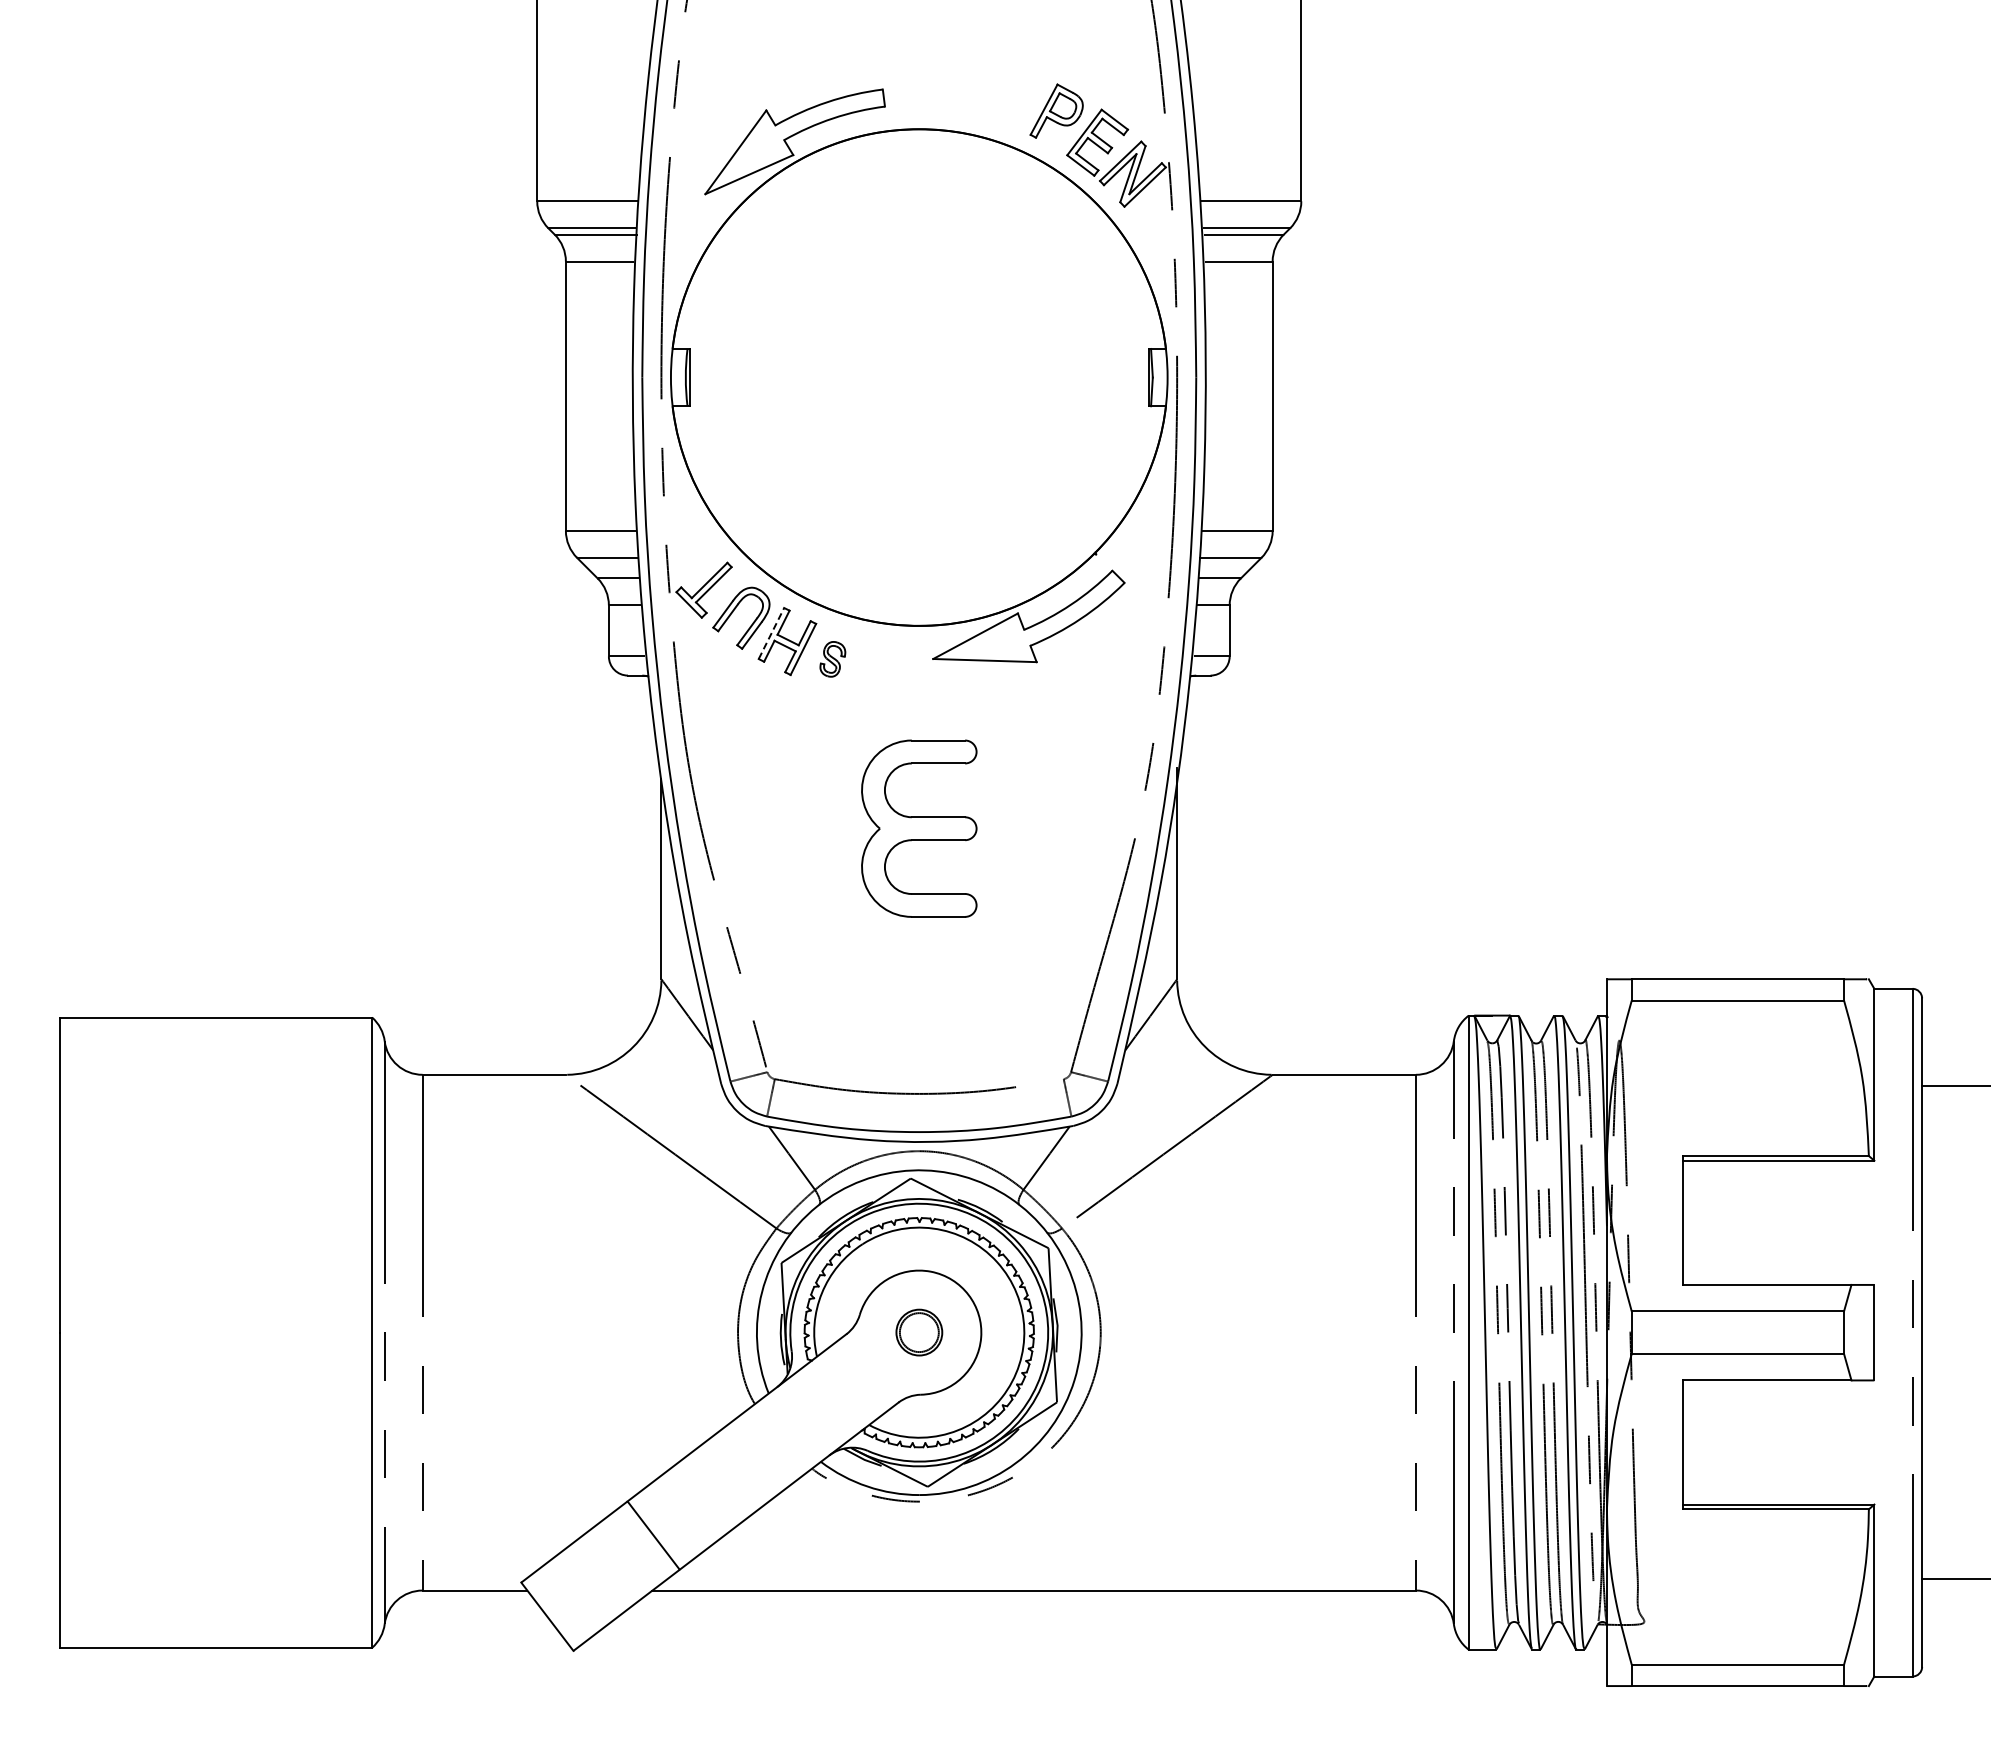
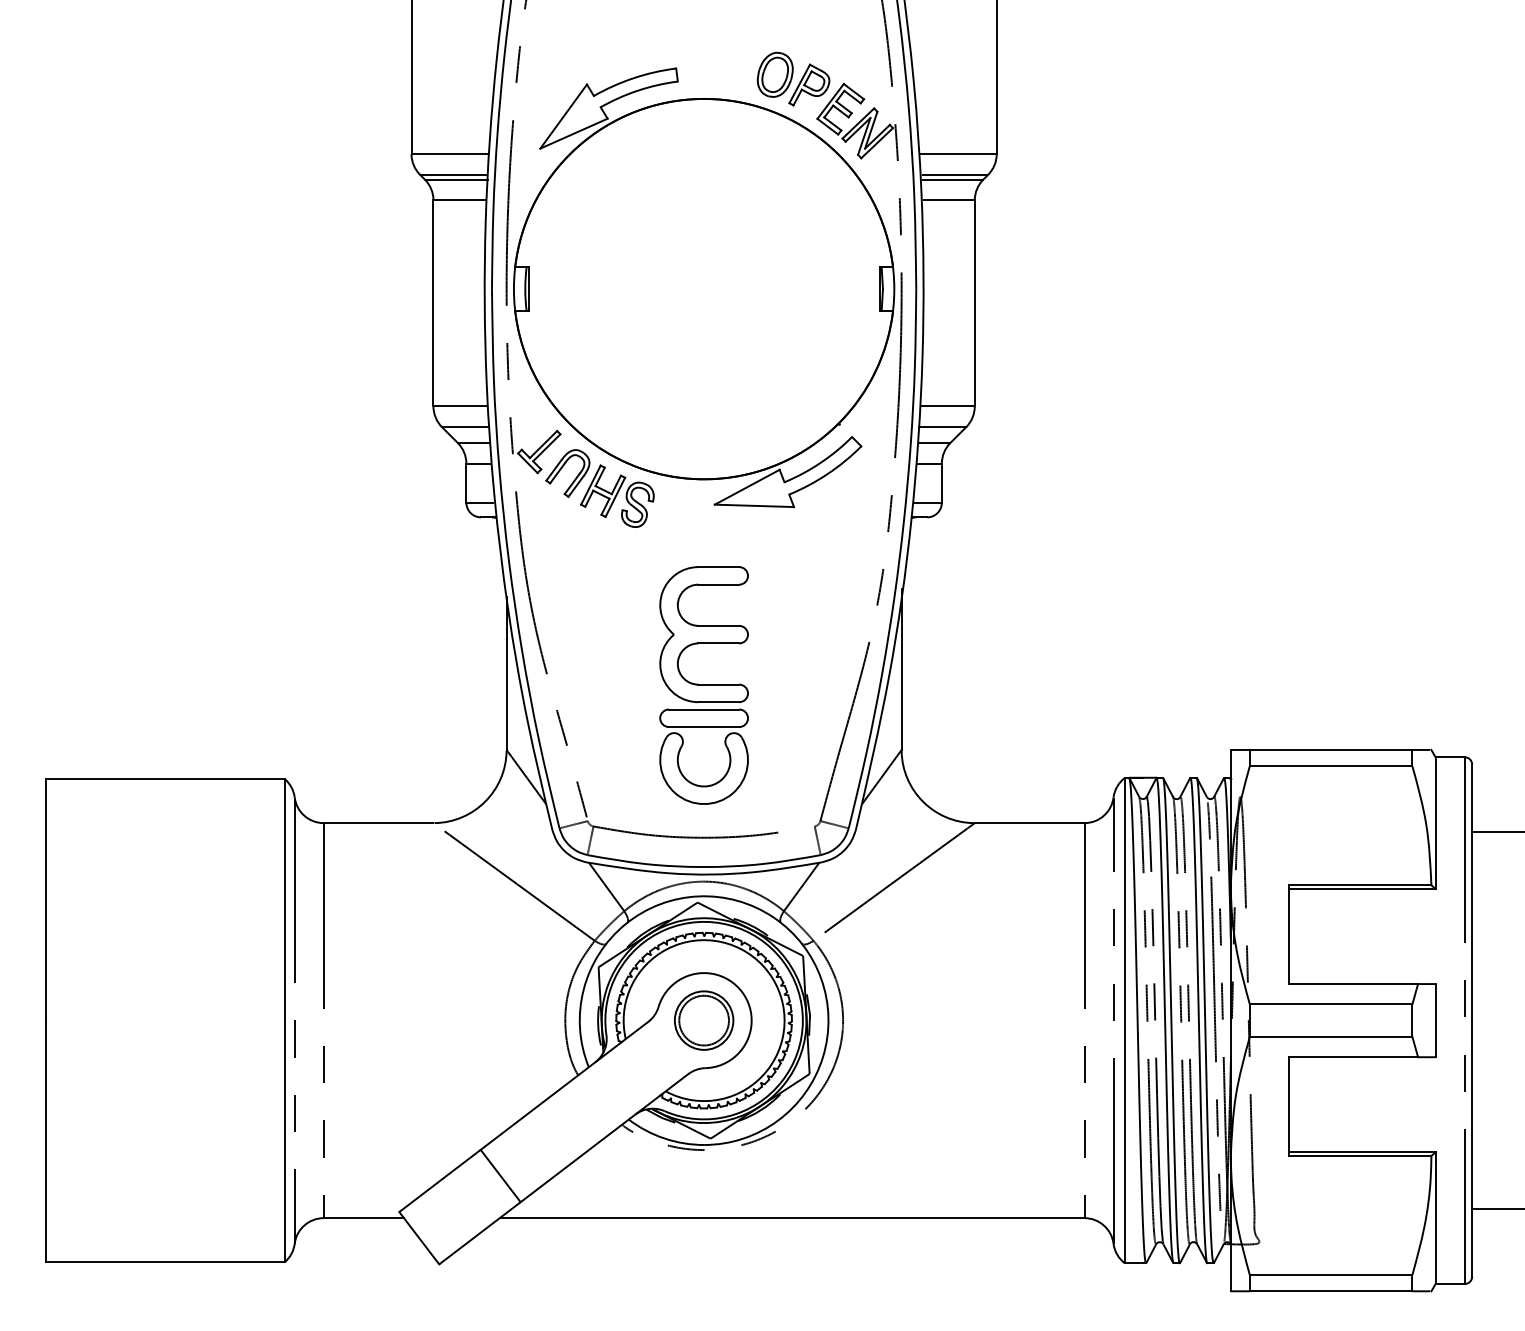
part: (1011, 97) -> (774, 74), added
line: (771, 633) -> (590, 485), dashed -> solid
part: (832, 659) -> (637, 505), size x1.67
part: (891, 974) -> (682, 746), added
part: (919, 1332) -> (704, 1020), size x1.67

